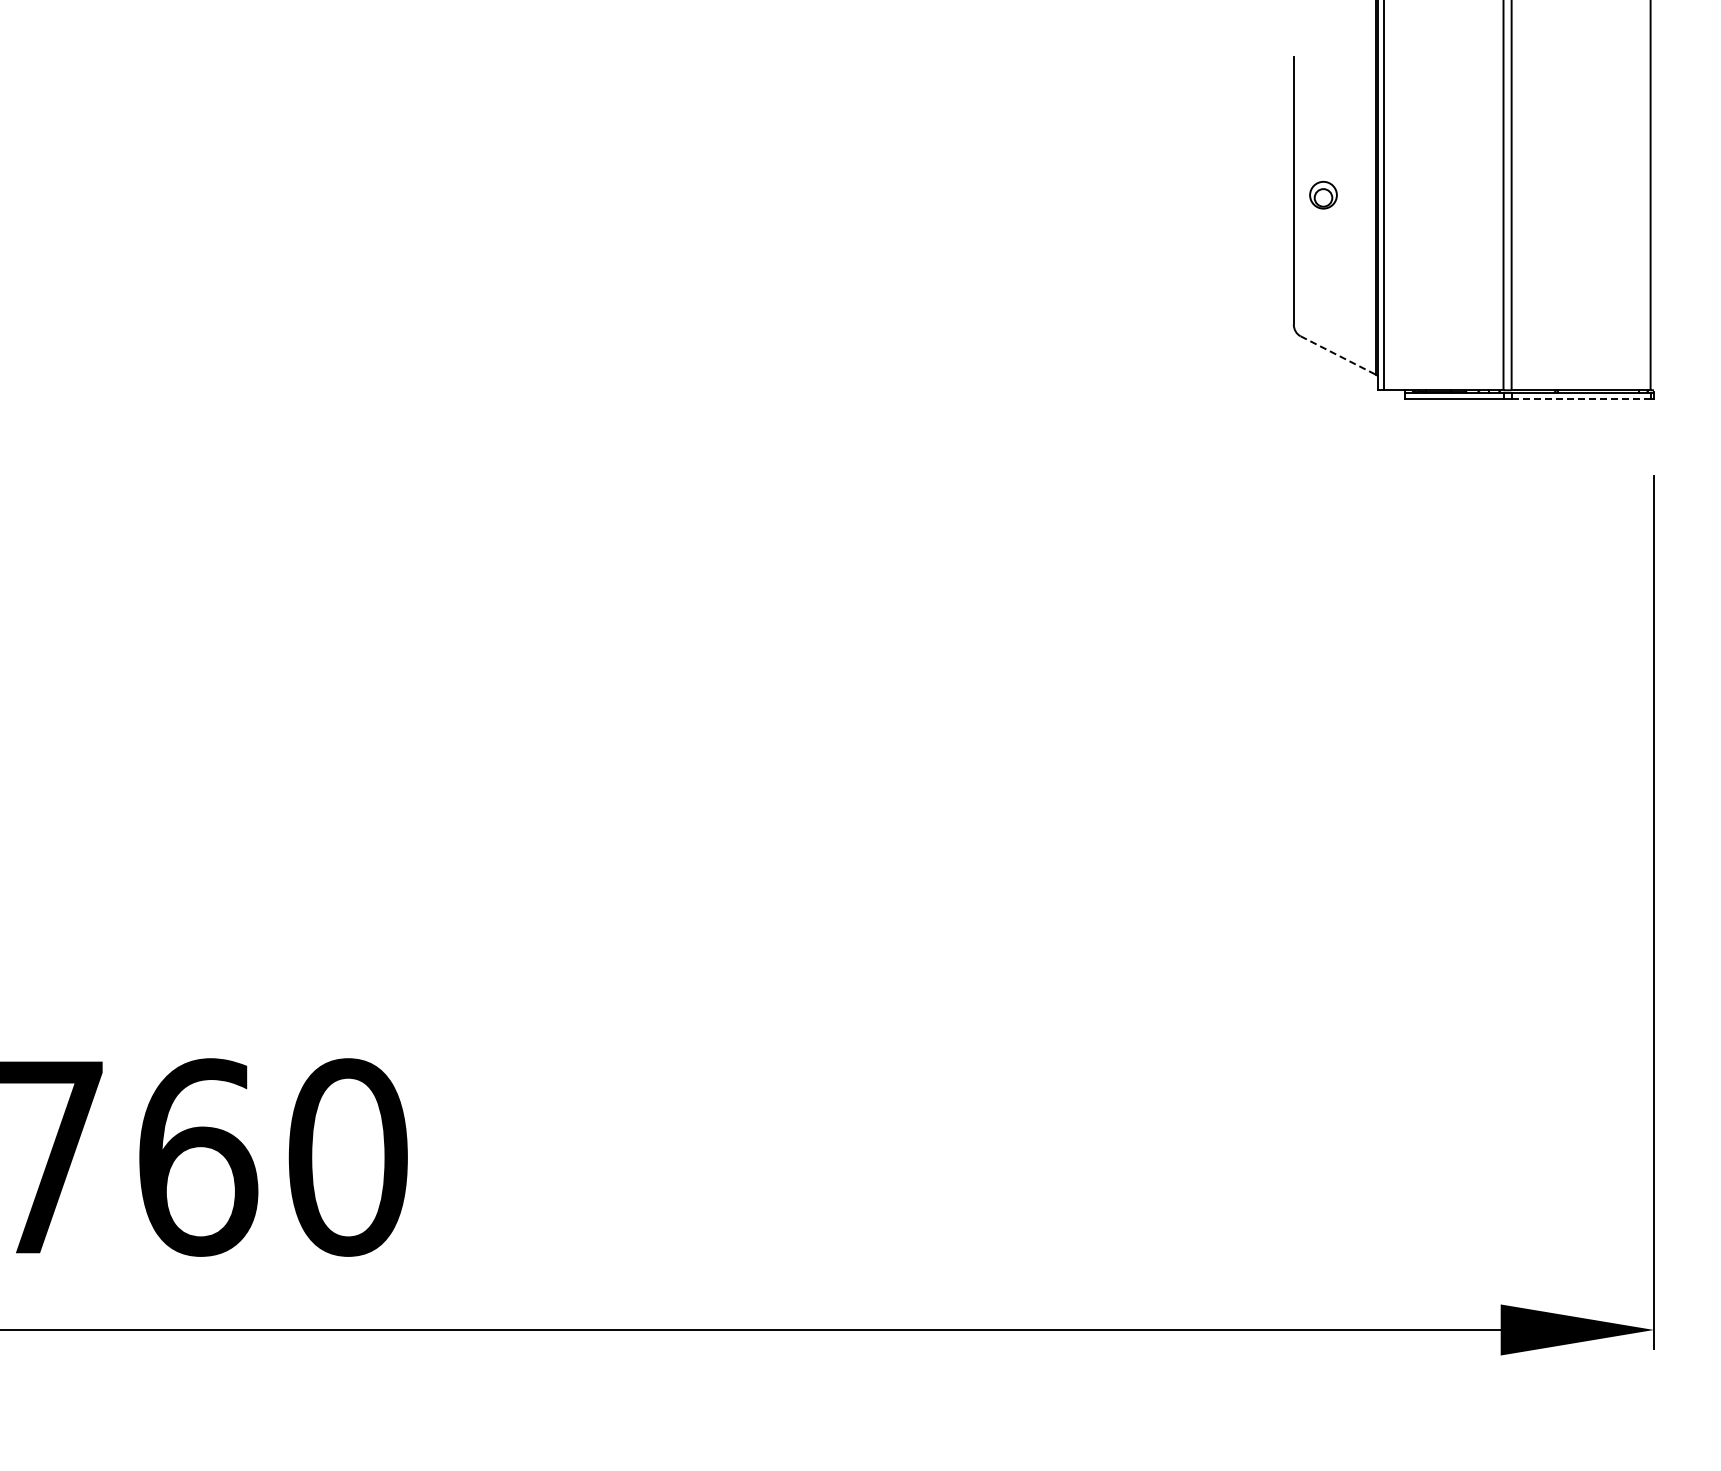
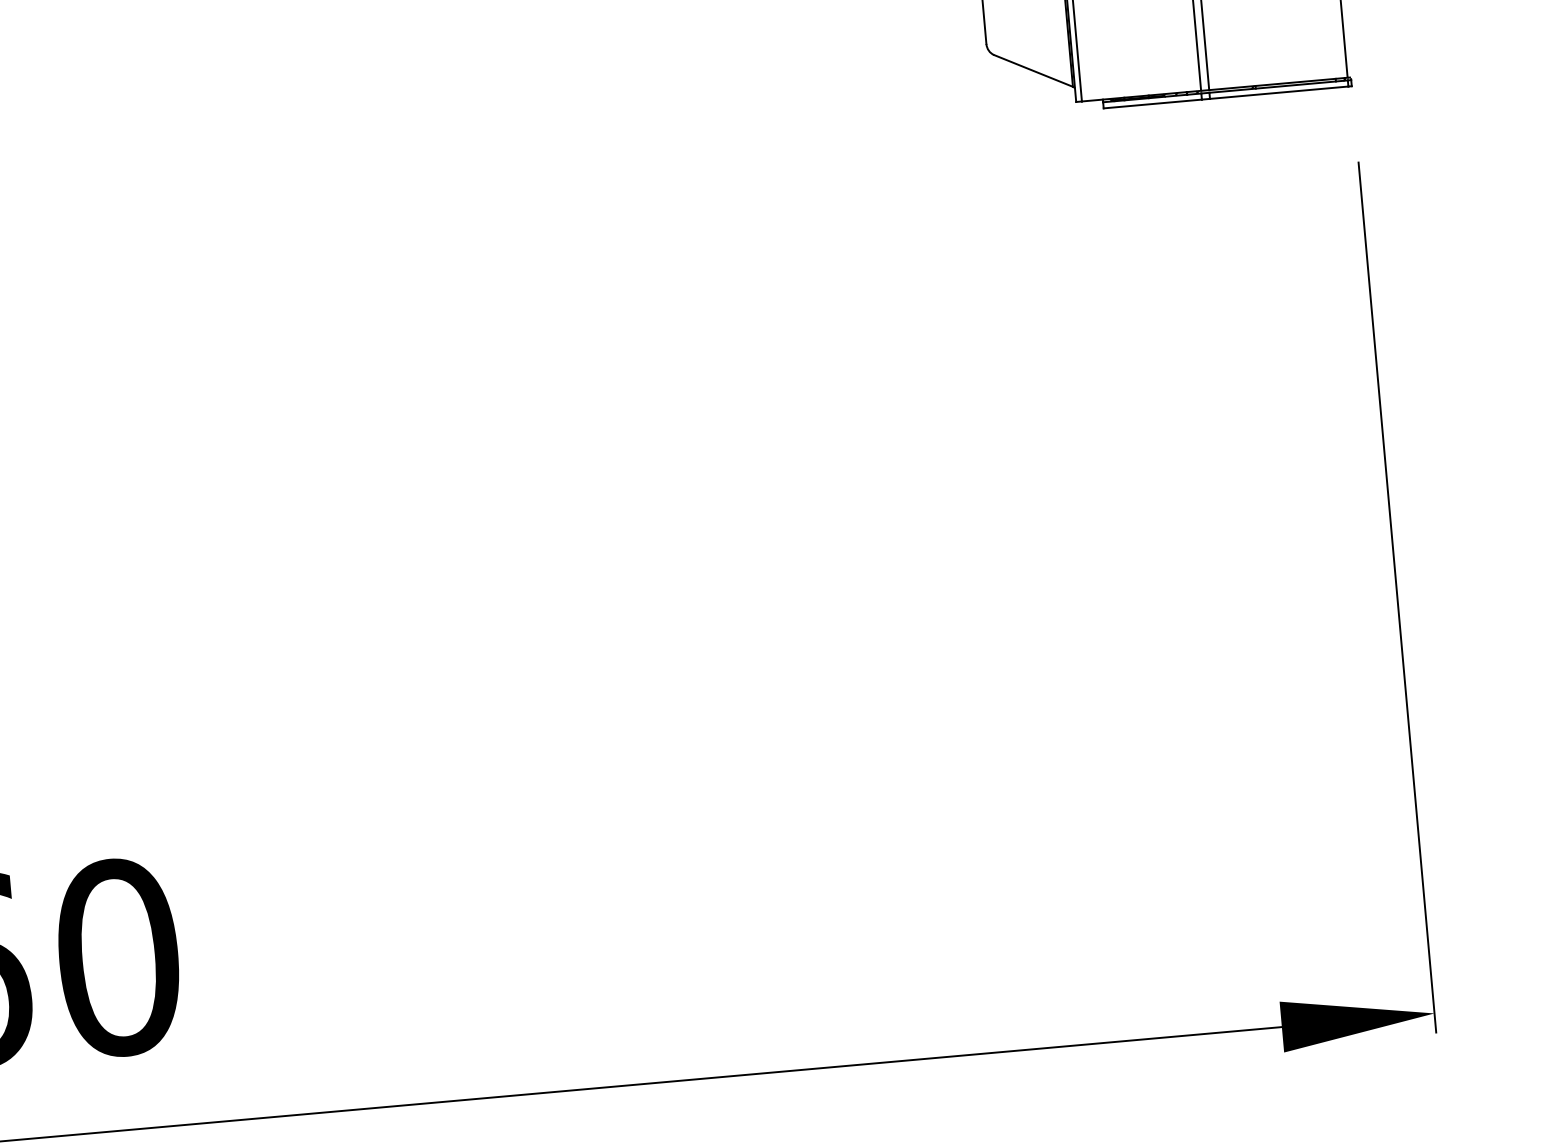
line: (1338, 355) -> (1033, 70), dashed -> solid
line: (1580, 399) -> (1278, 93), dashed -> solid

